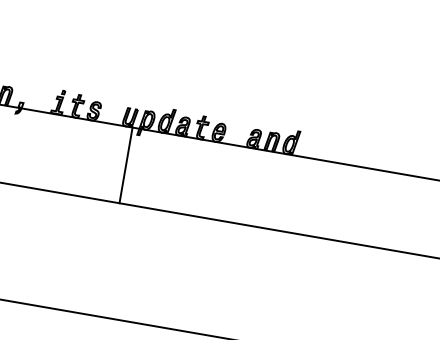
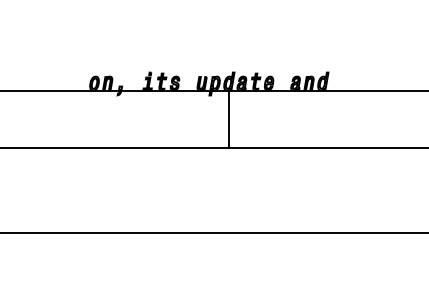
line: (126, 164) -> (229, 118), moved

